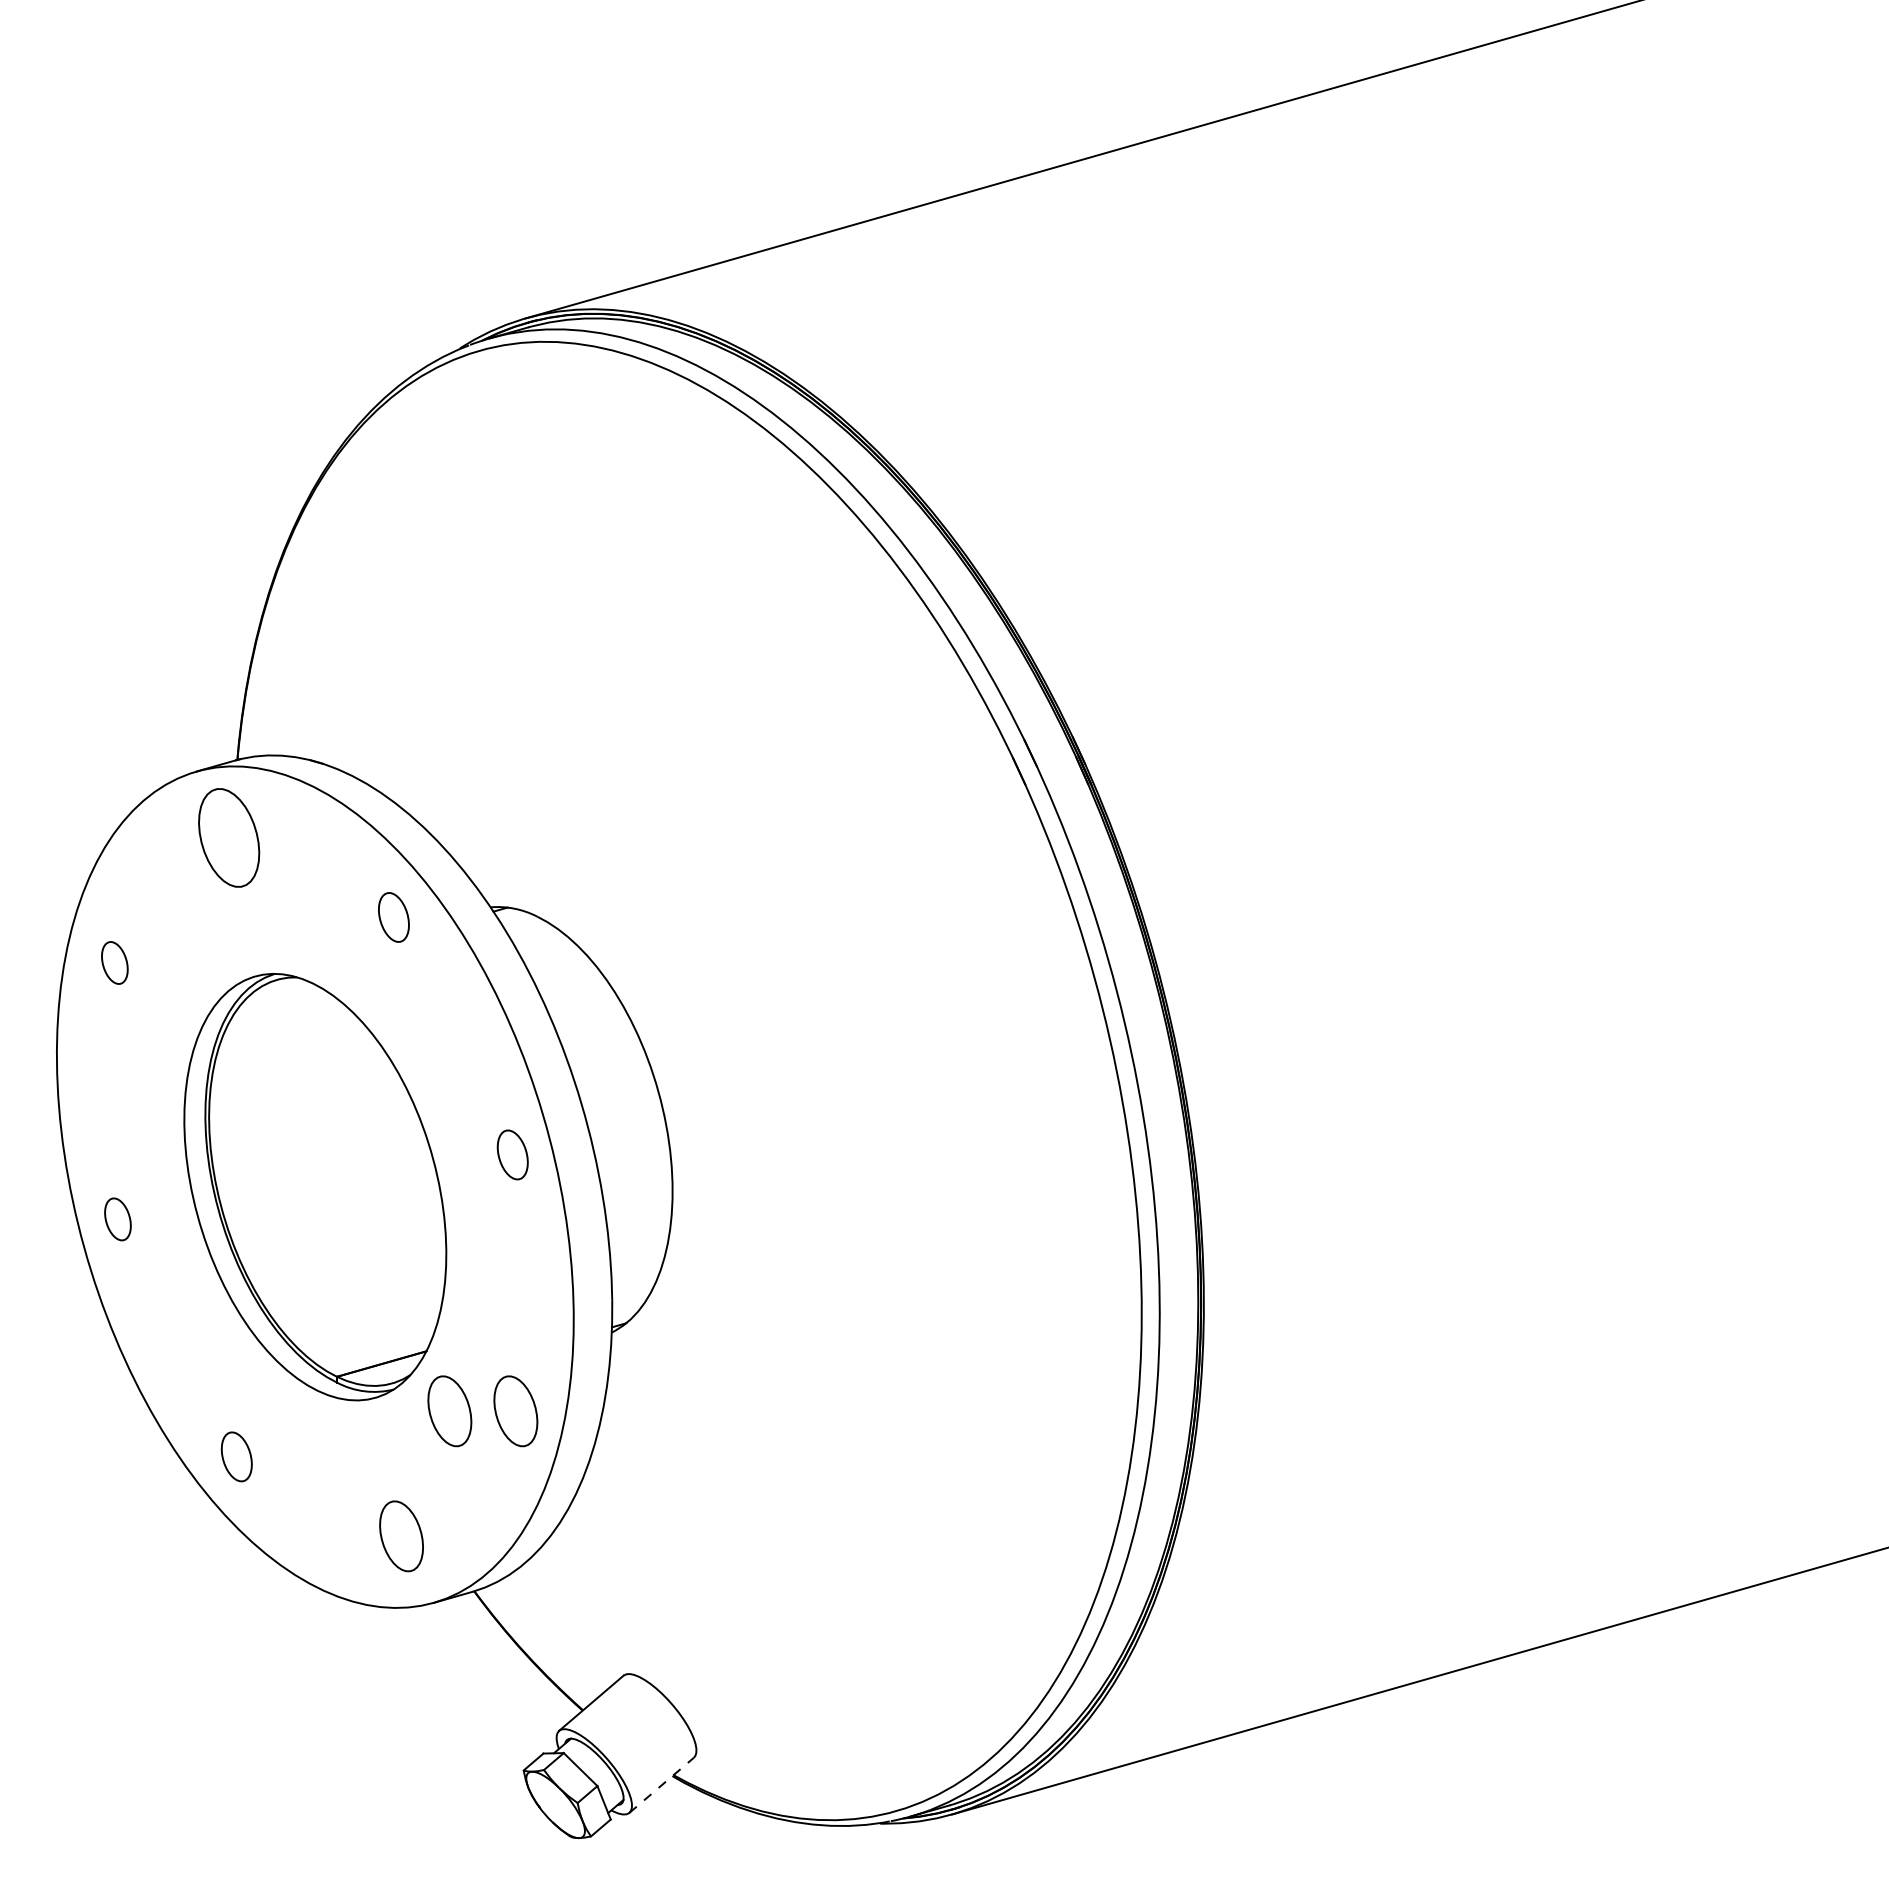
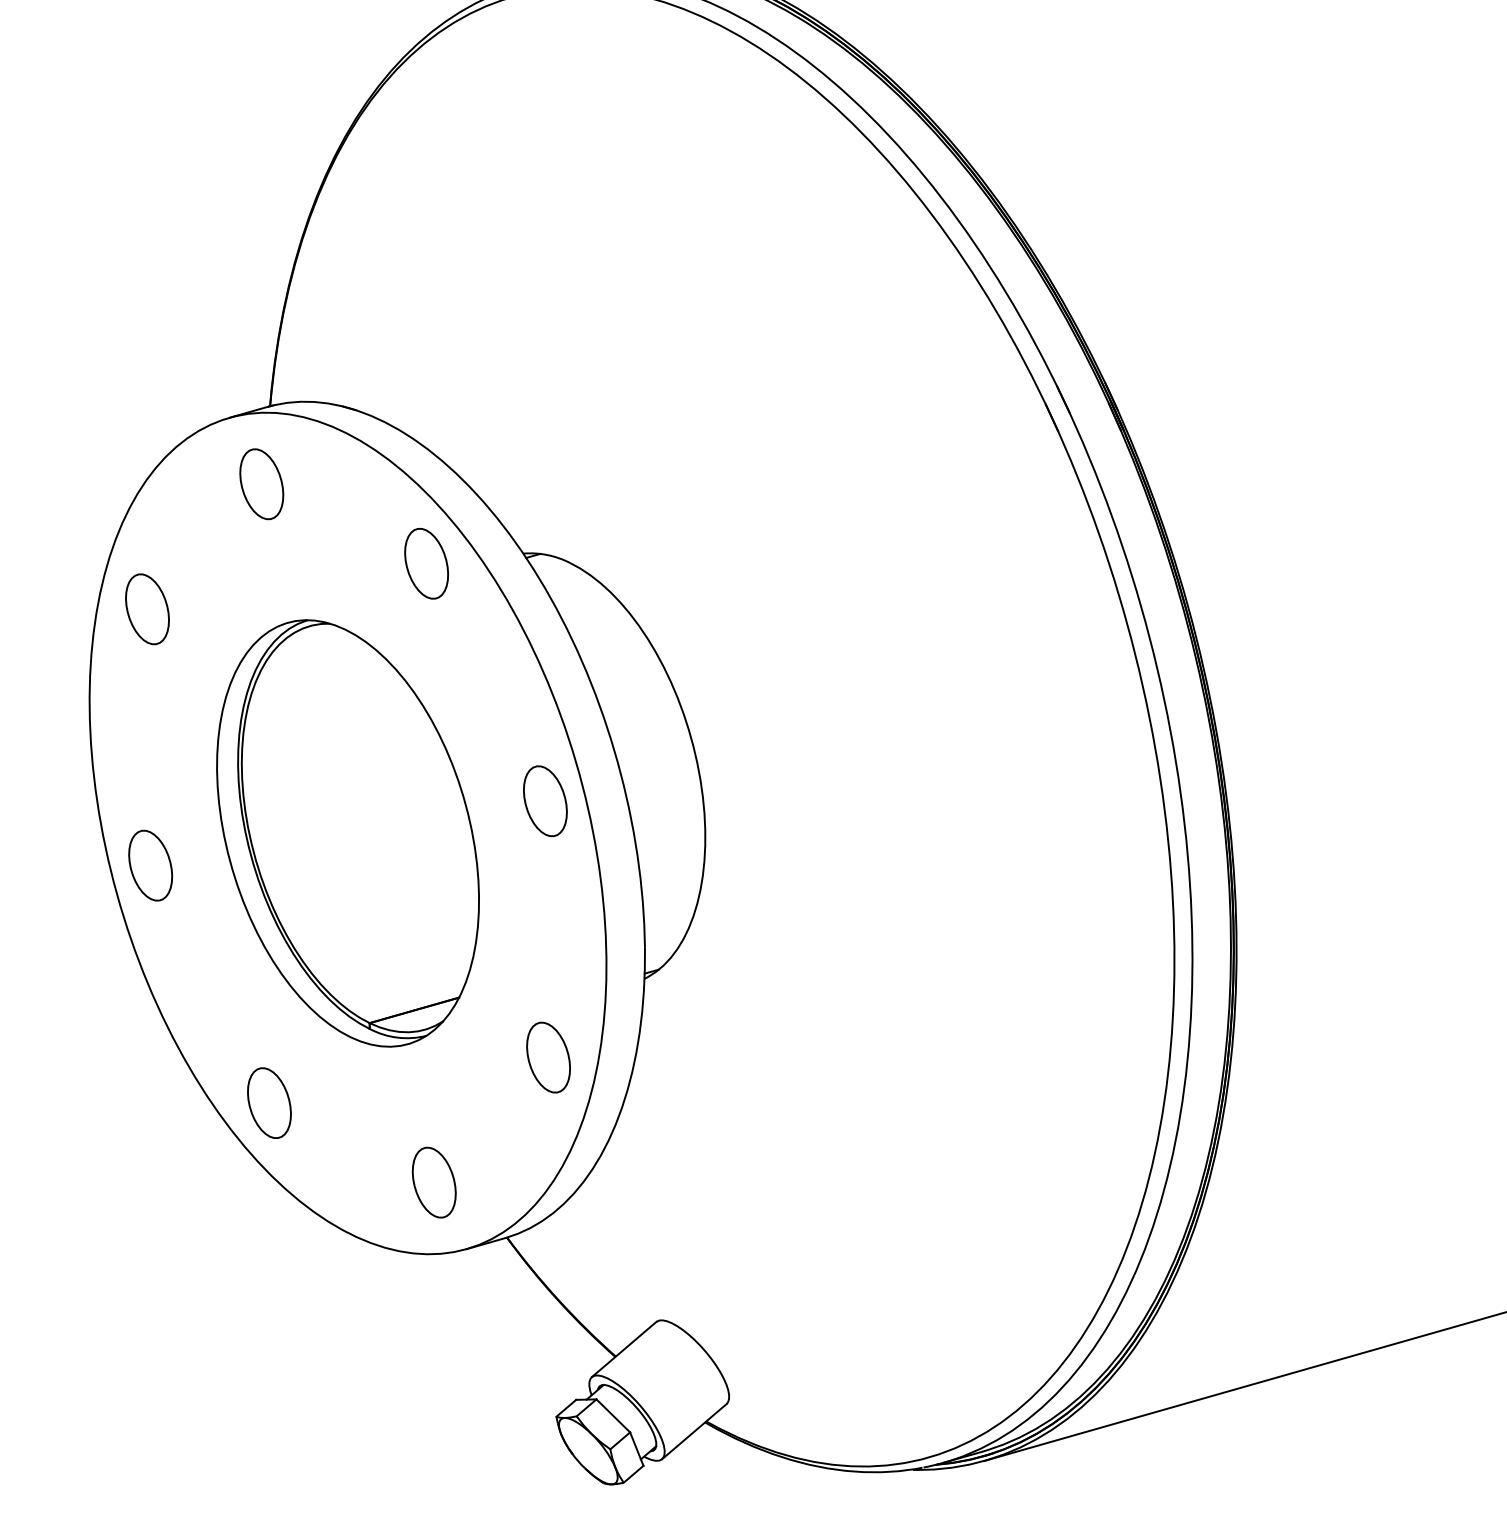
part: (228, 837) -> (261, 483), size x0.71
part: (393, 917) -> (426, 563), size x1.43
part: (114, 962) -> (147, 608), size x1.67
part: (512, 1154) -> (545, 800), size x1.43
part: (117, 1219) -> (150, 865), size x1.67
part: (449, 1411) -> (482, 1057), removed
part: (236, 1456) -> (269, 1102), size x1.43
line: (662, 1785) -> (695, 1431), dashed -> solid

